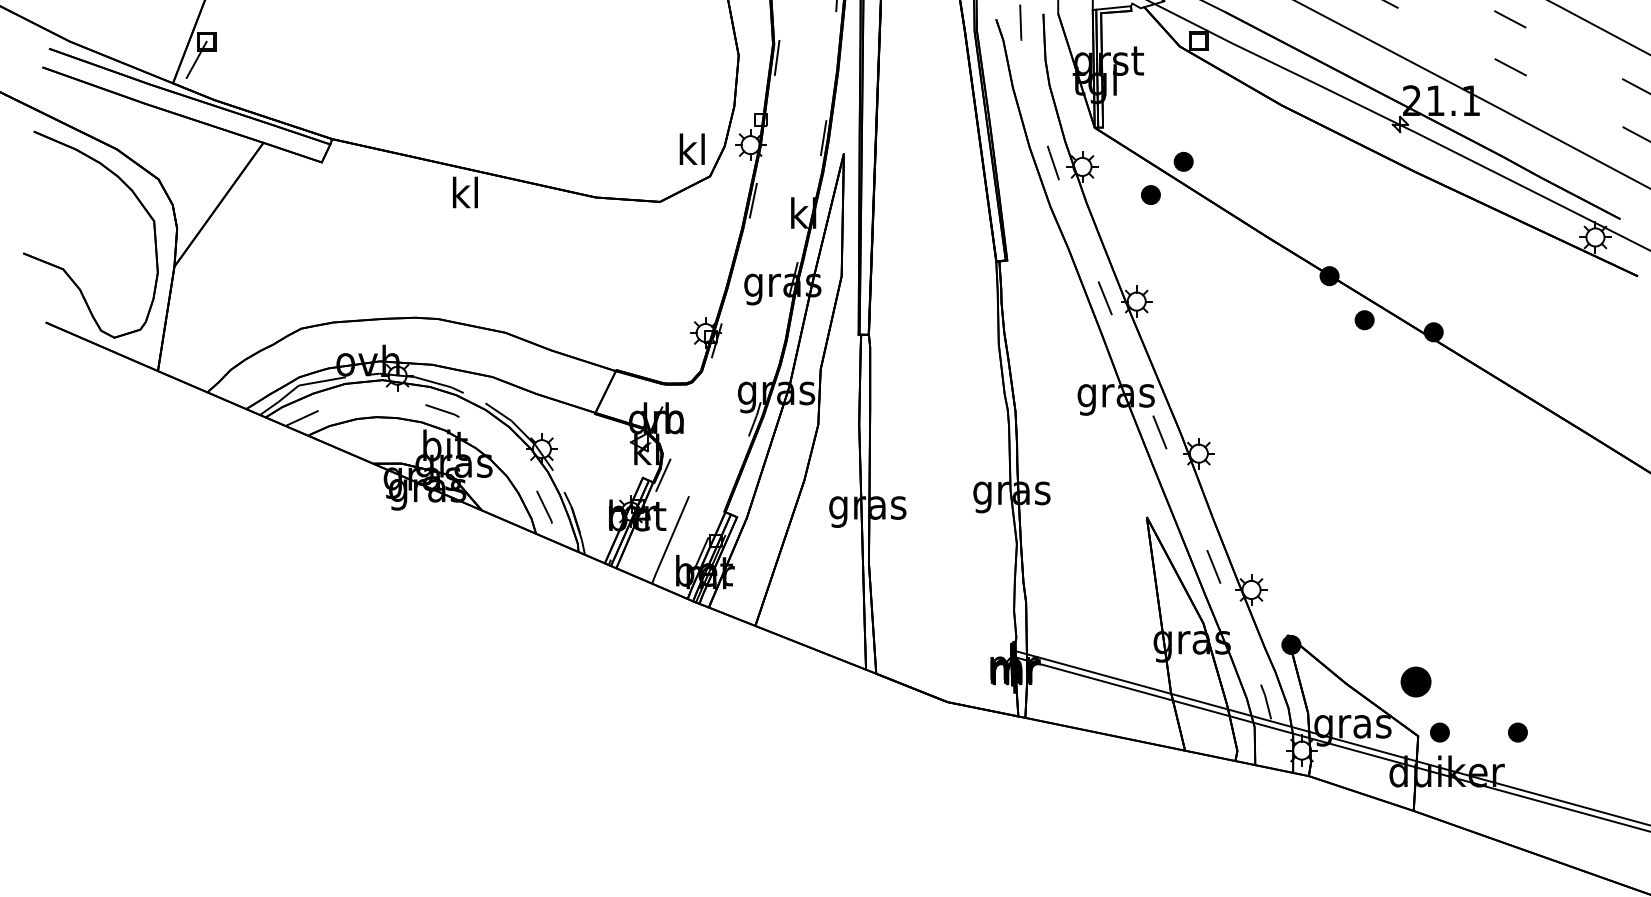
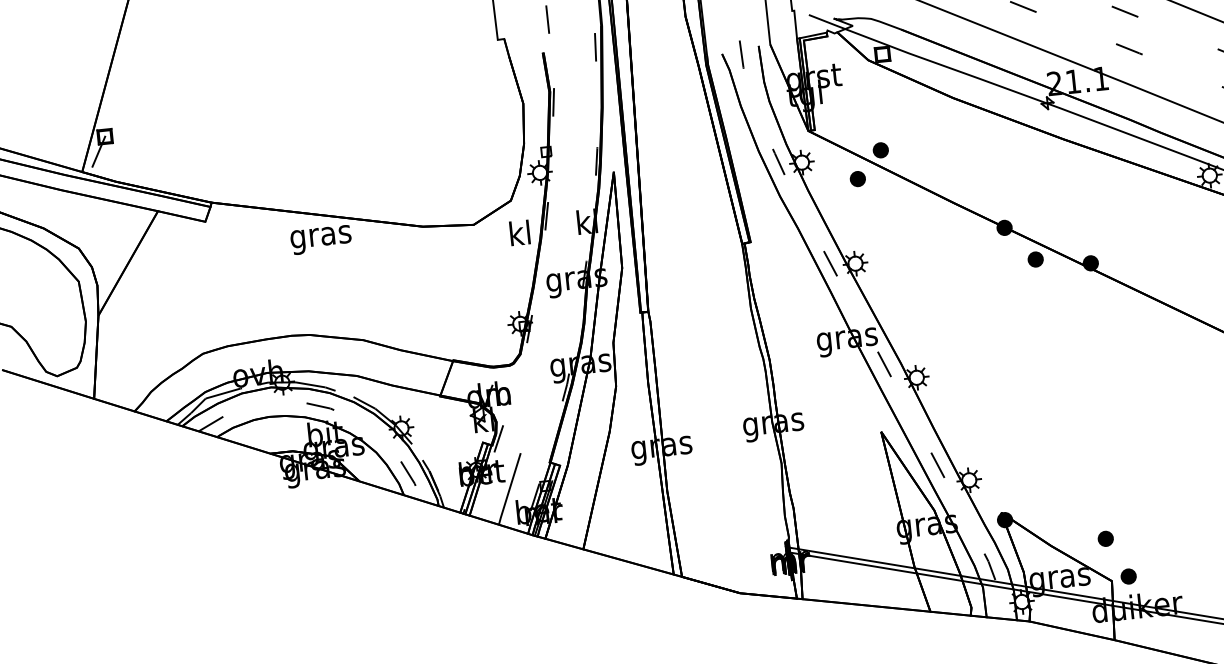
text: (691, 148) -> (519, 232), moved
text: (465, 196) -> (320, 236), kl -> gras
part: (1415, 681) -> (1105, 538), size x0.62
part: (1517, 732) -> (1189, 570), removed

